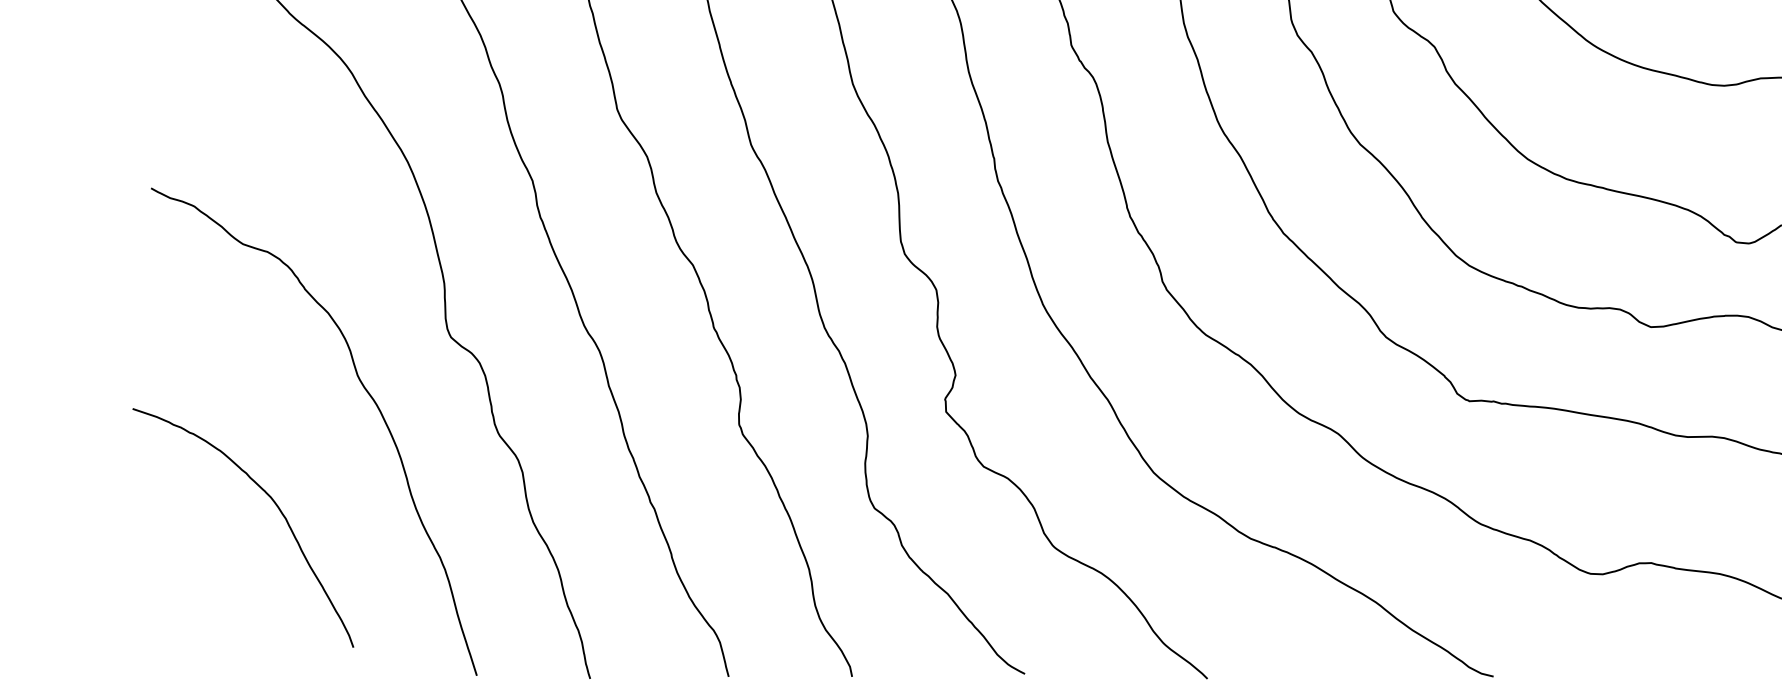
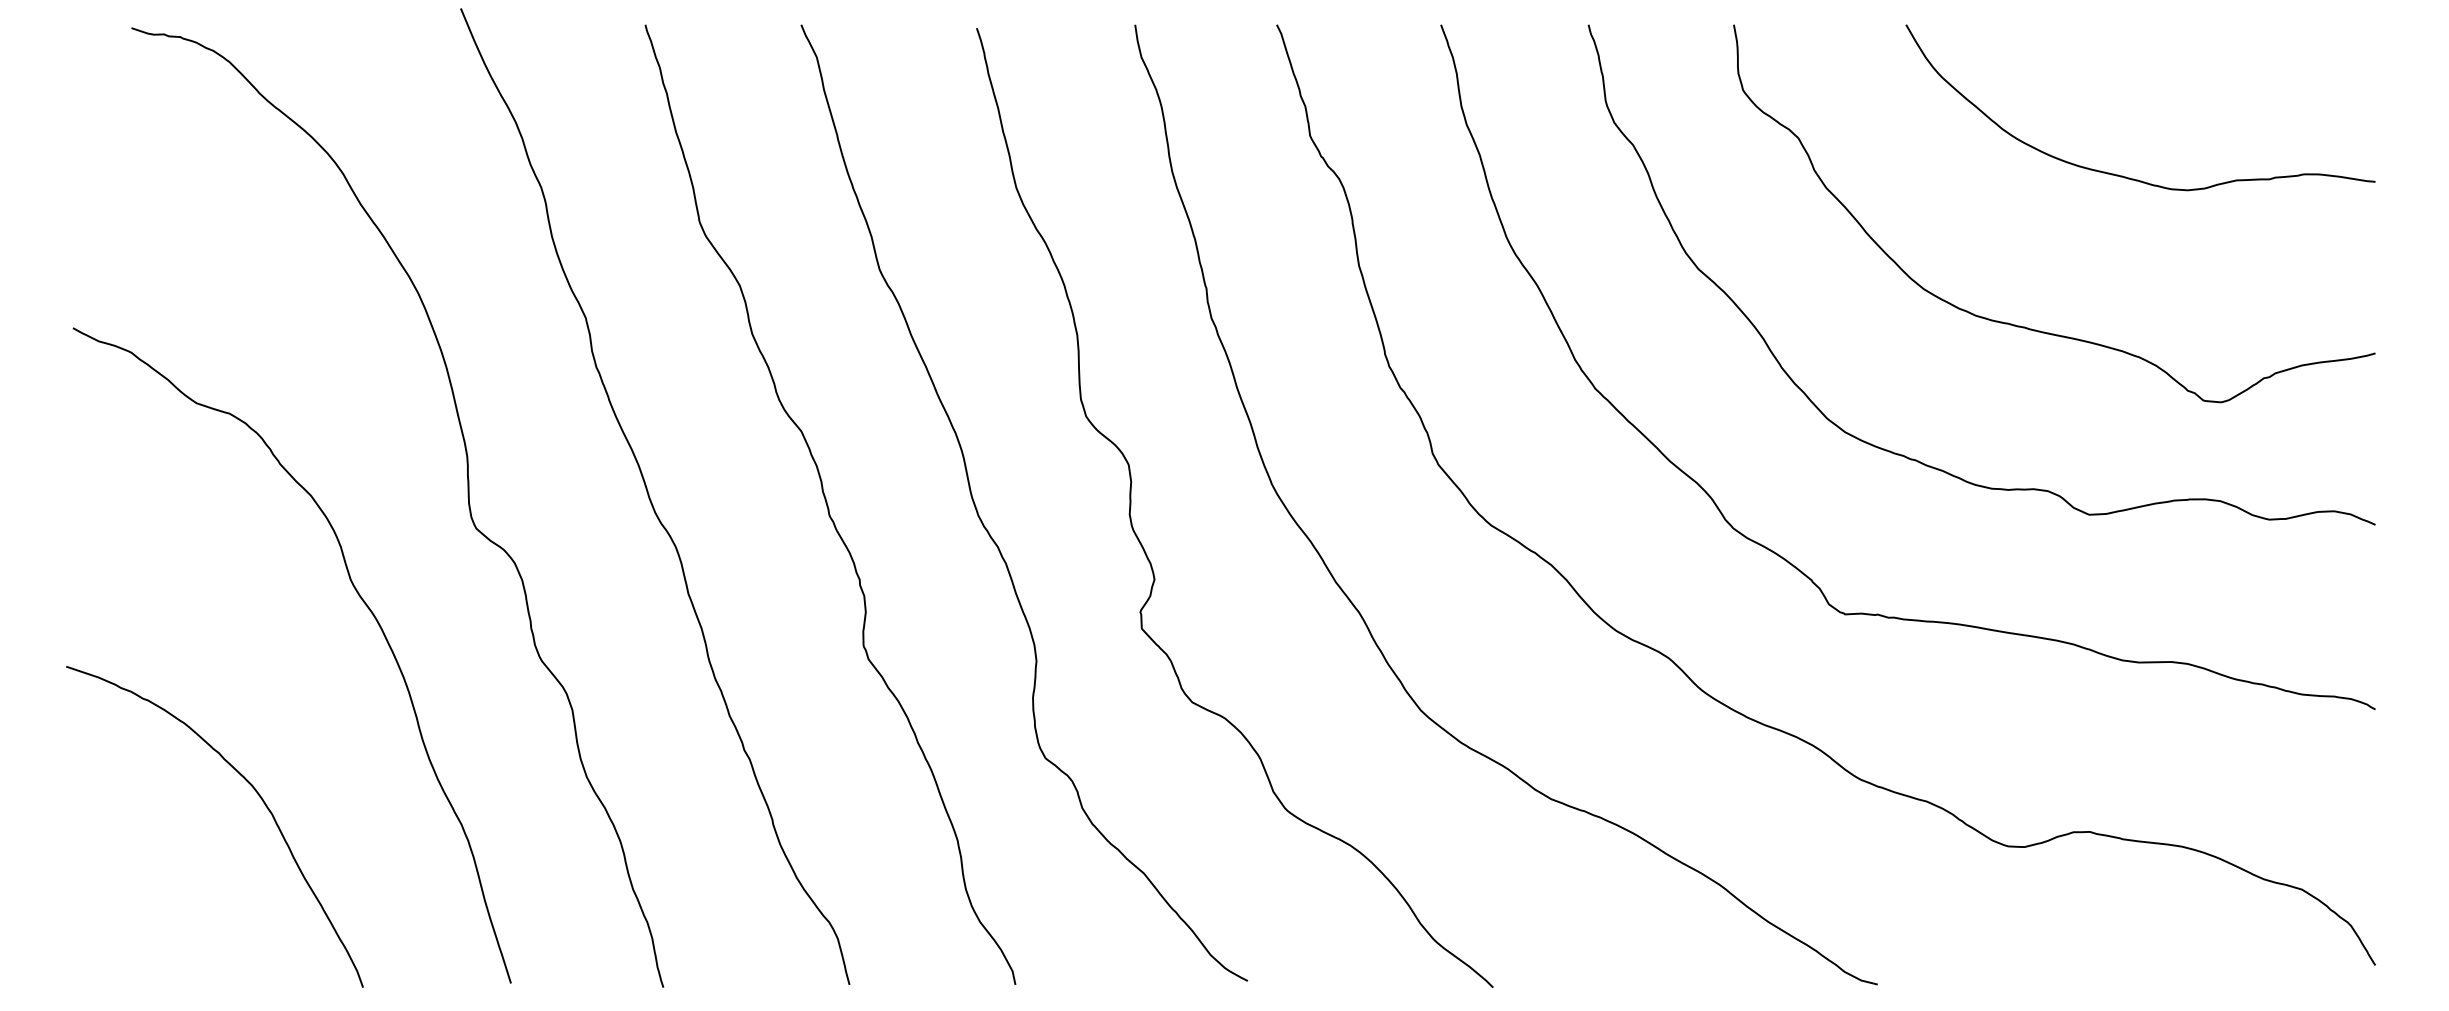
curve: (276, 506) -> (259, 797), moved

